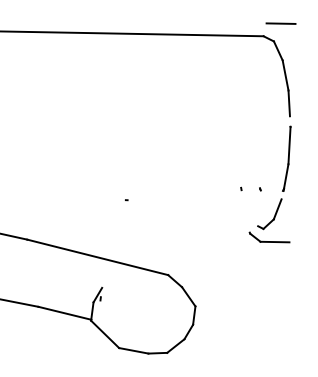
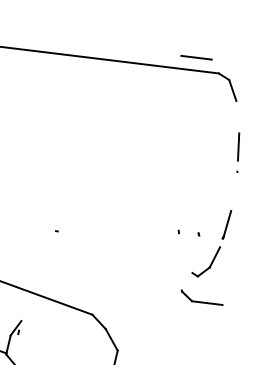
line: (280, 23) -> (195, 57), moved
line: (285, 75) -> (237, 117), removed
line: (289, 145) -> (234, 191), removed
part: (269, 237) -> (202, 297), moved

